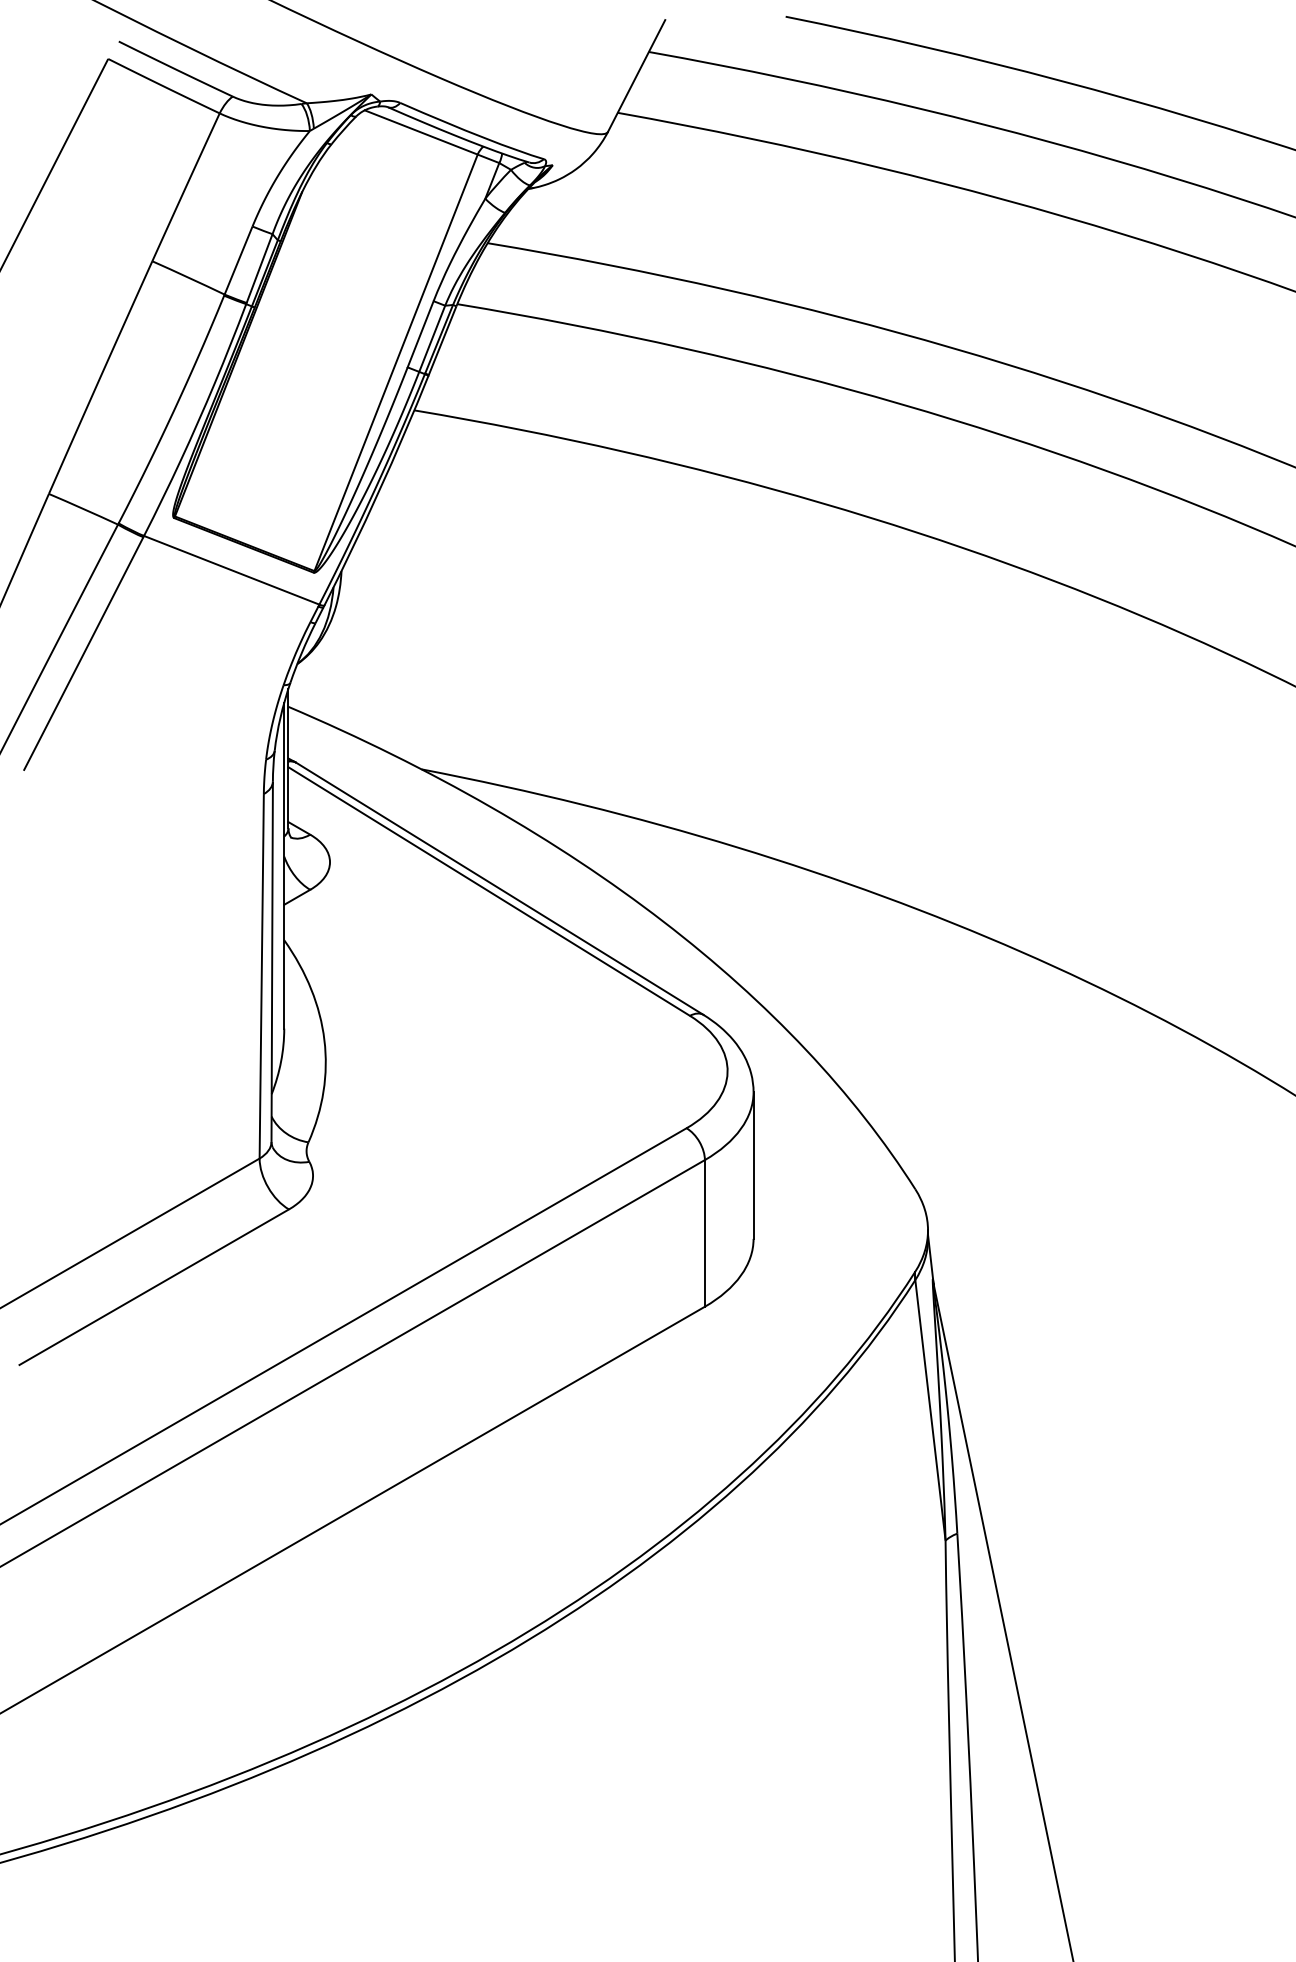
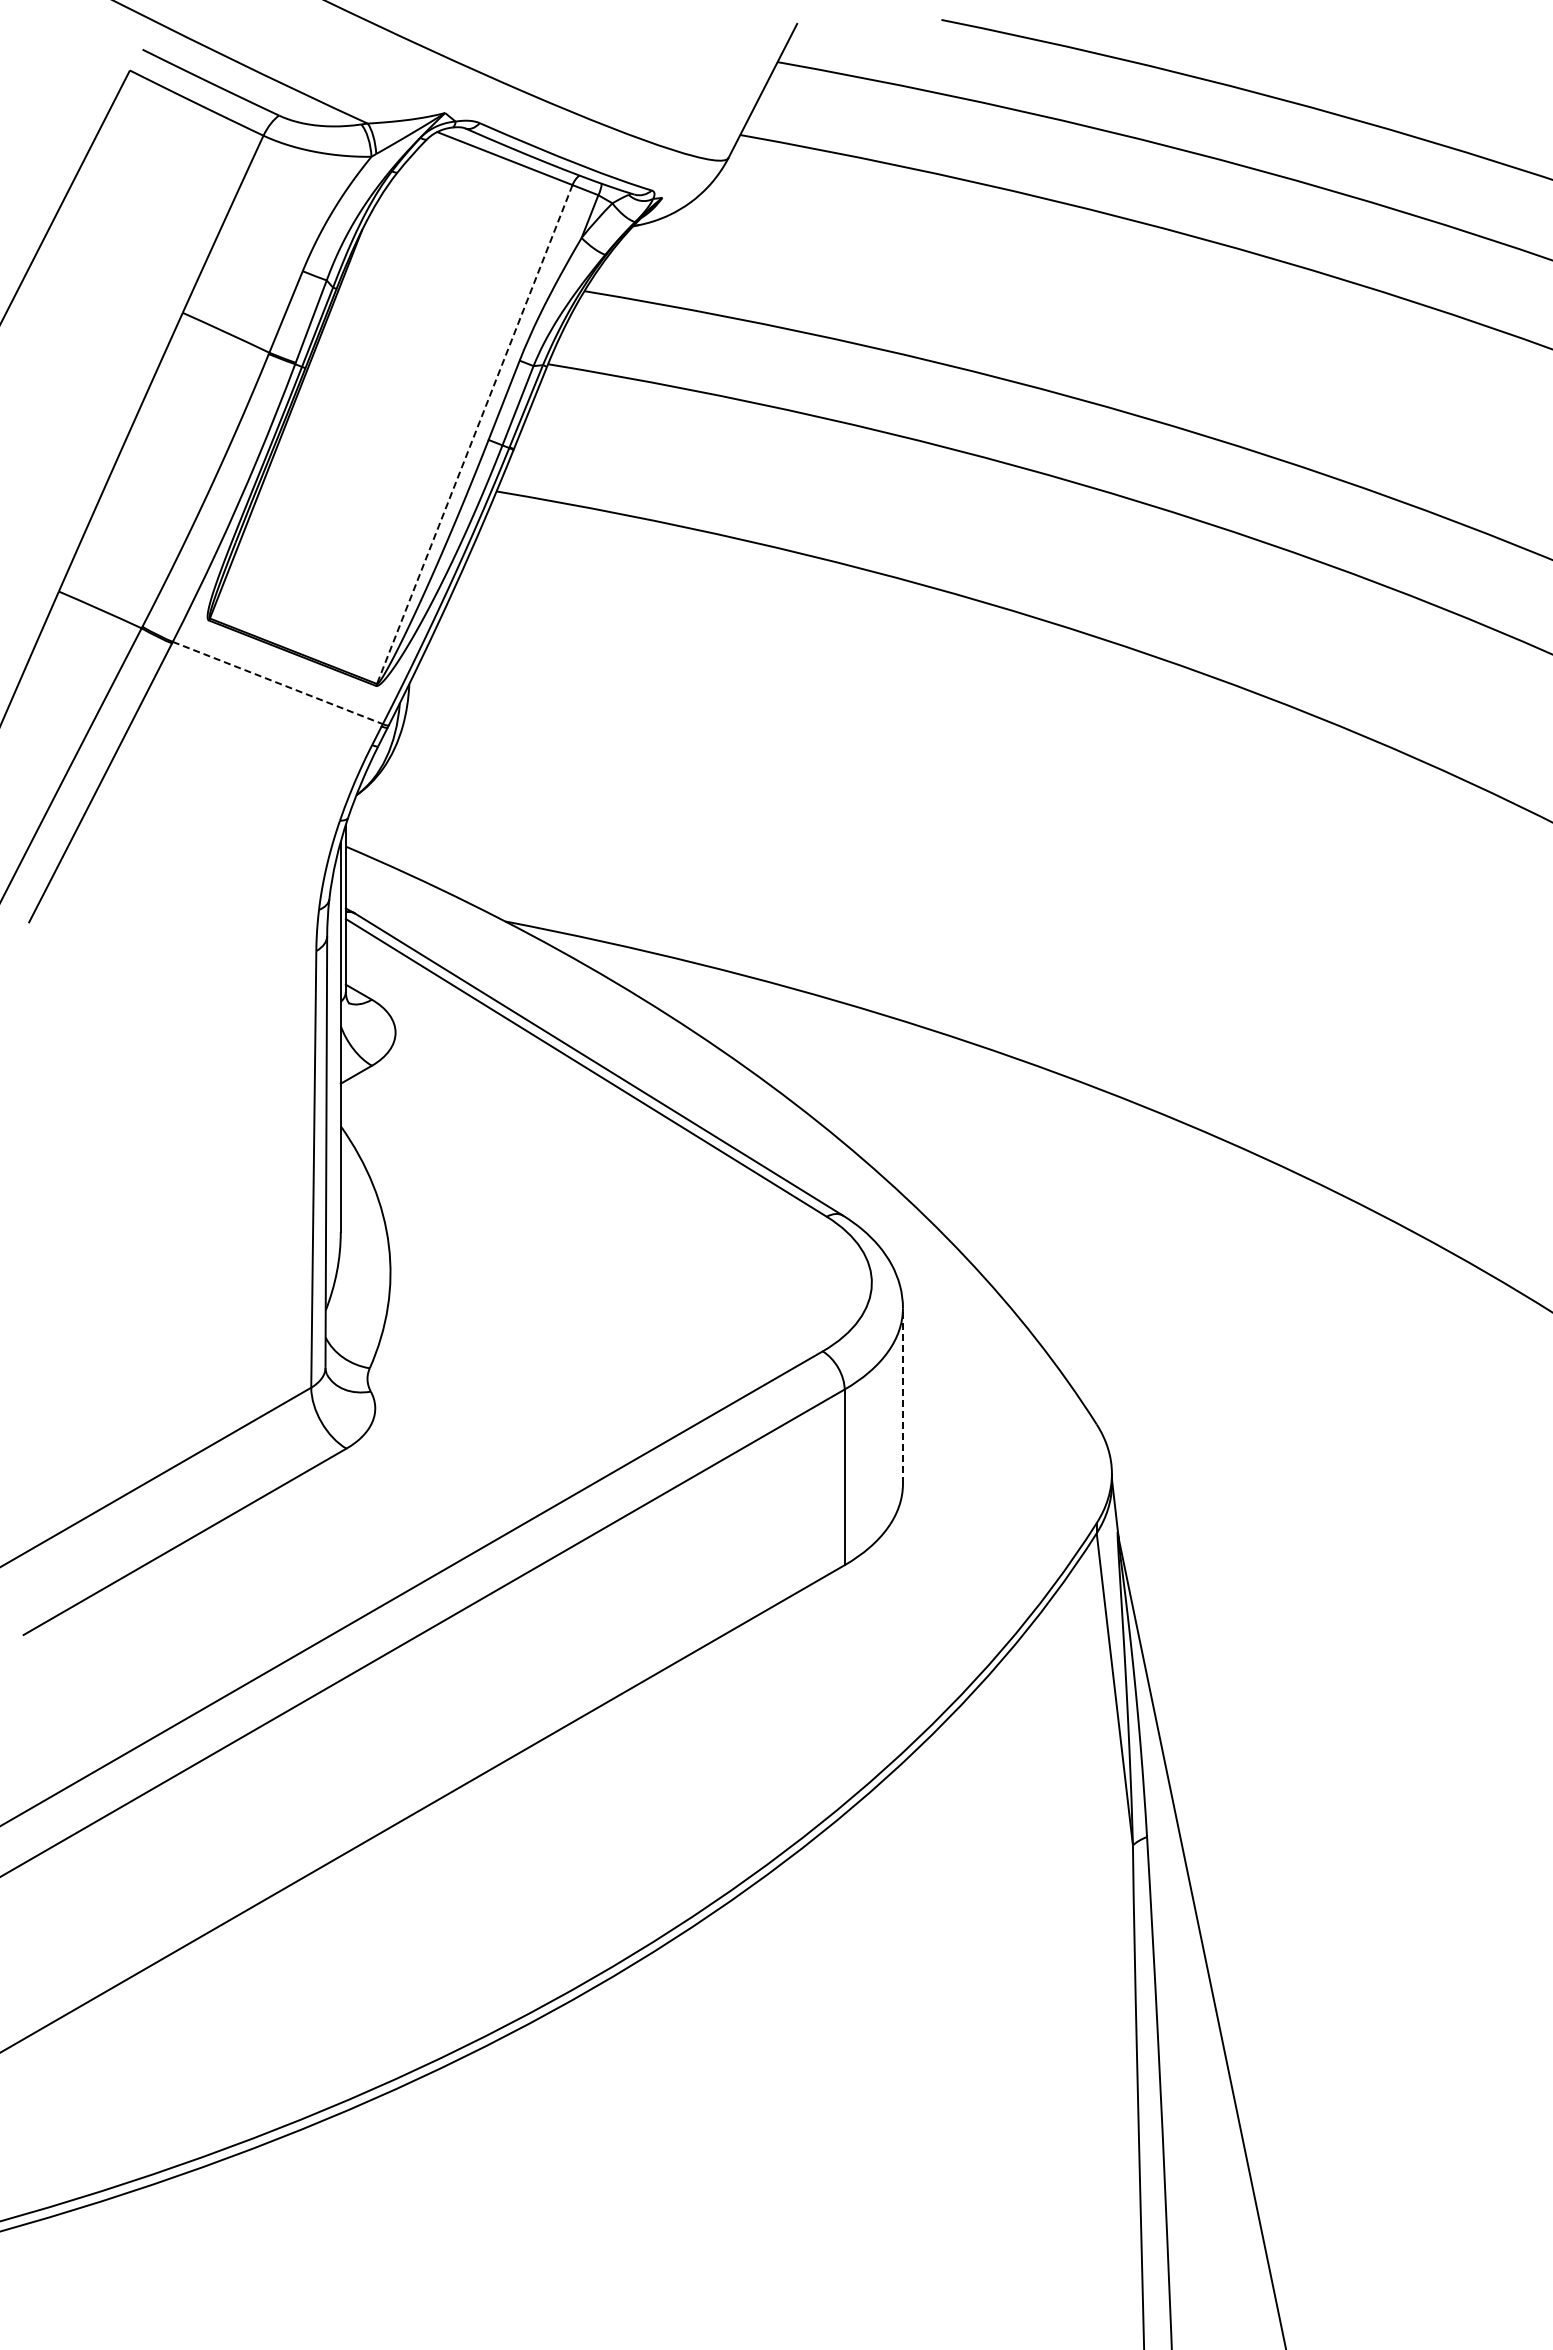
line: (395, 362) -> (474, 434), solid -> dashed
line: (231, 570) -> (277, 683), solid -> dashed
line: (753, 1165) -> (902, 1396), solid -> dashed

